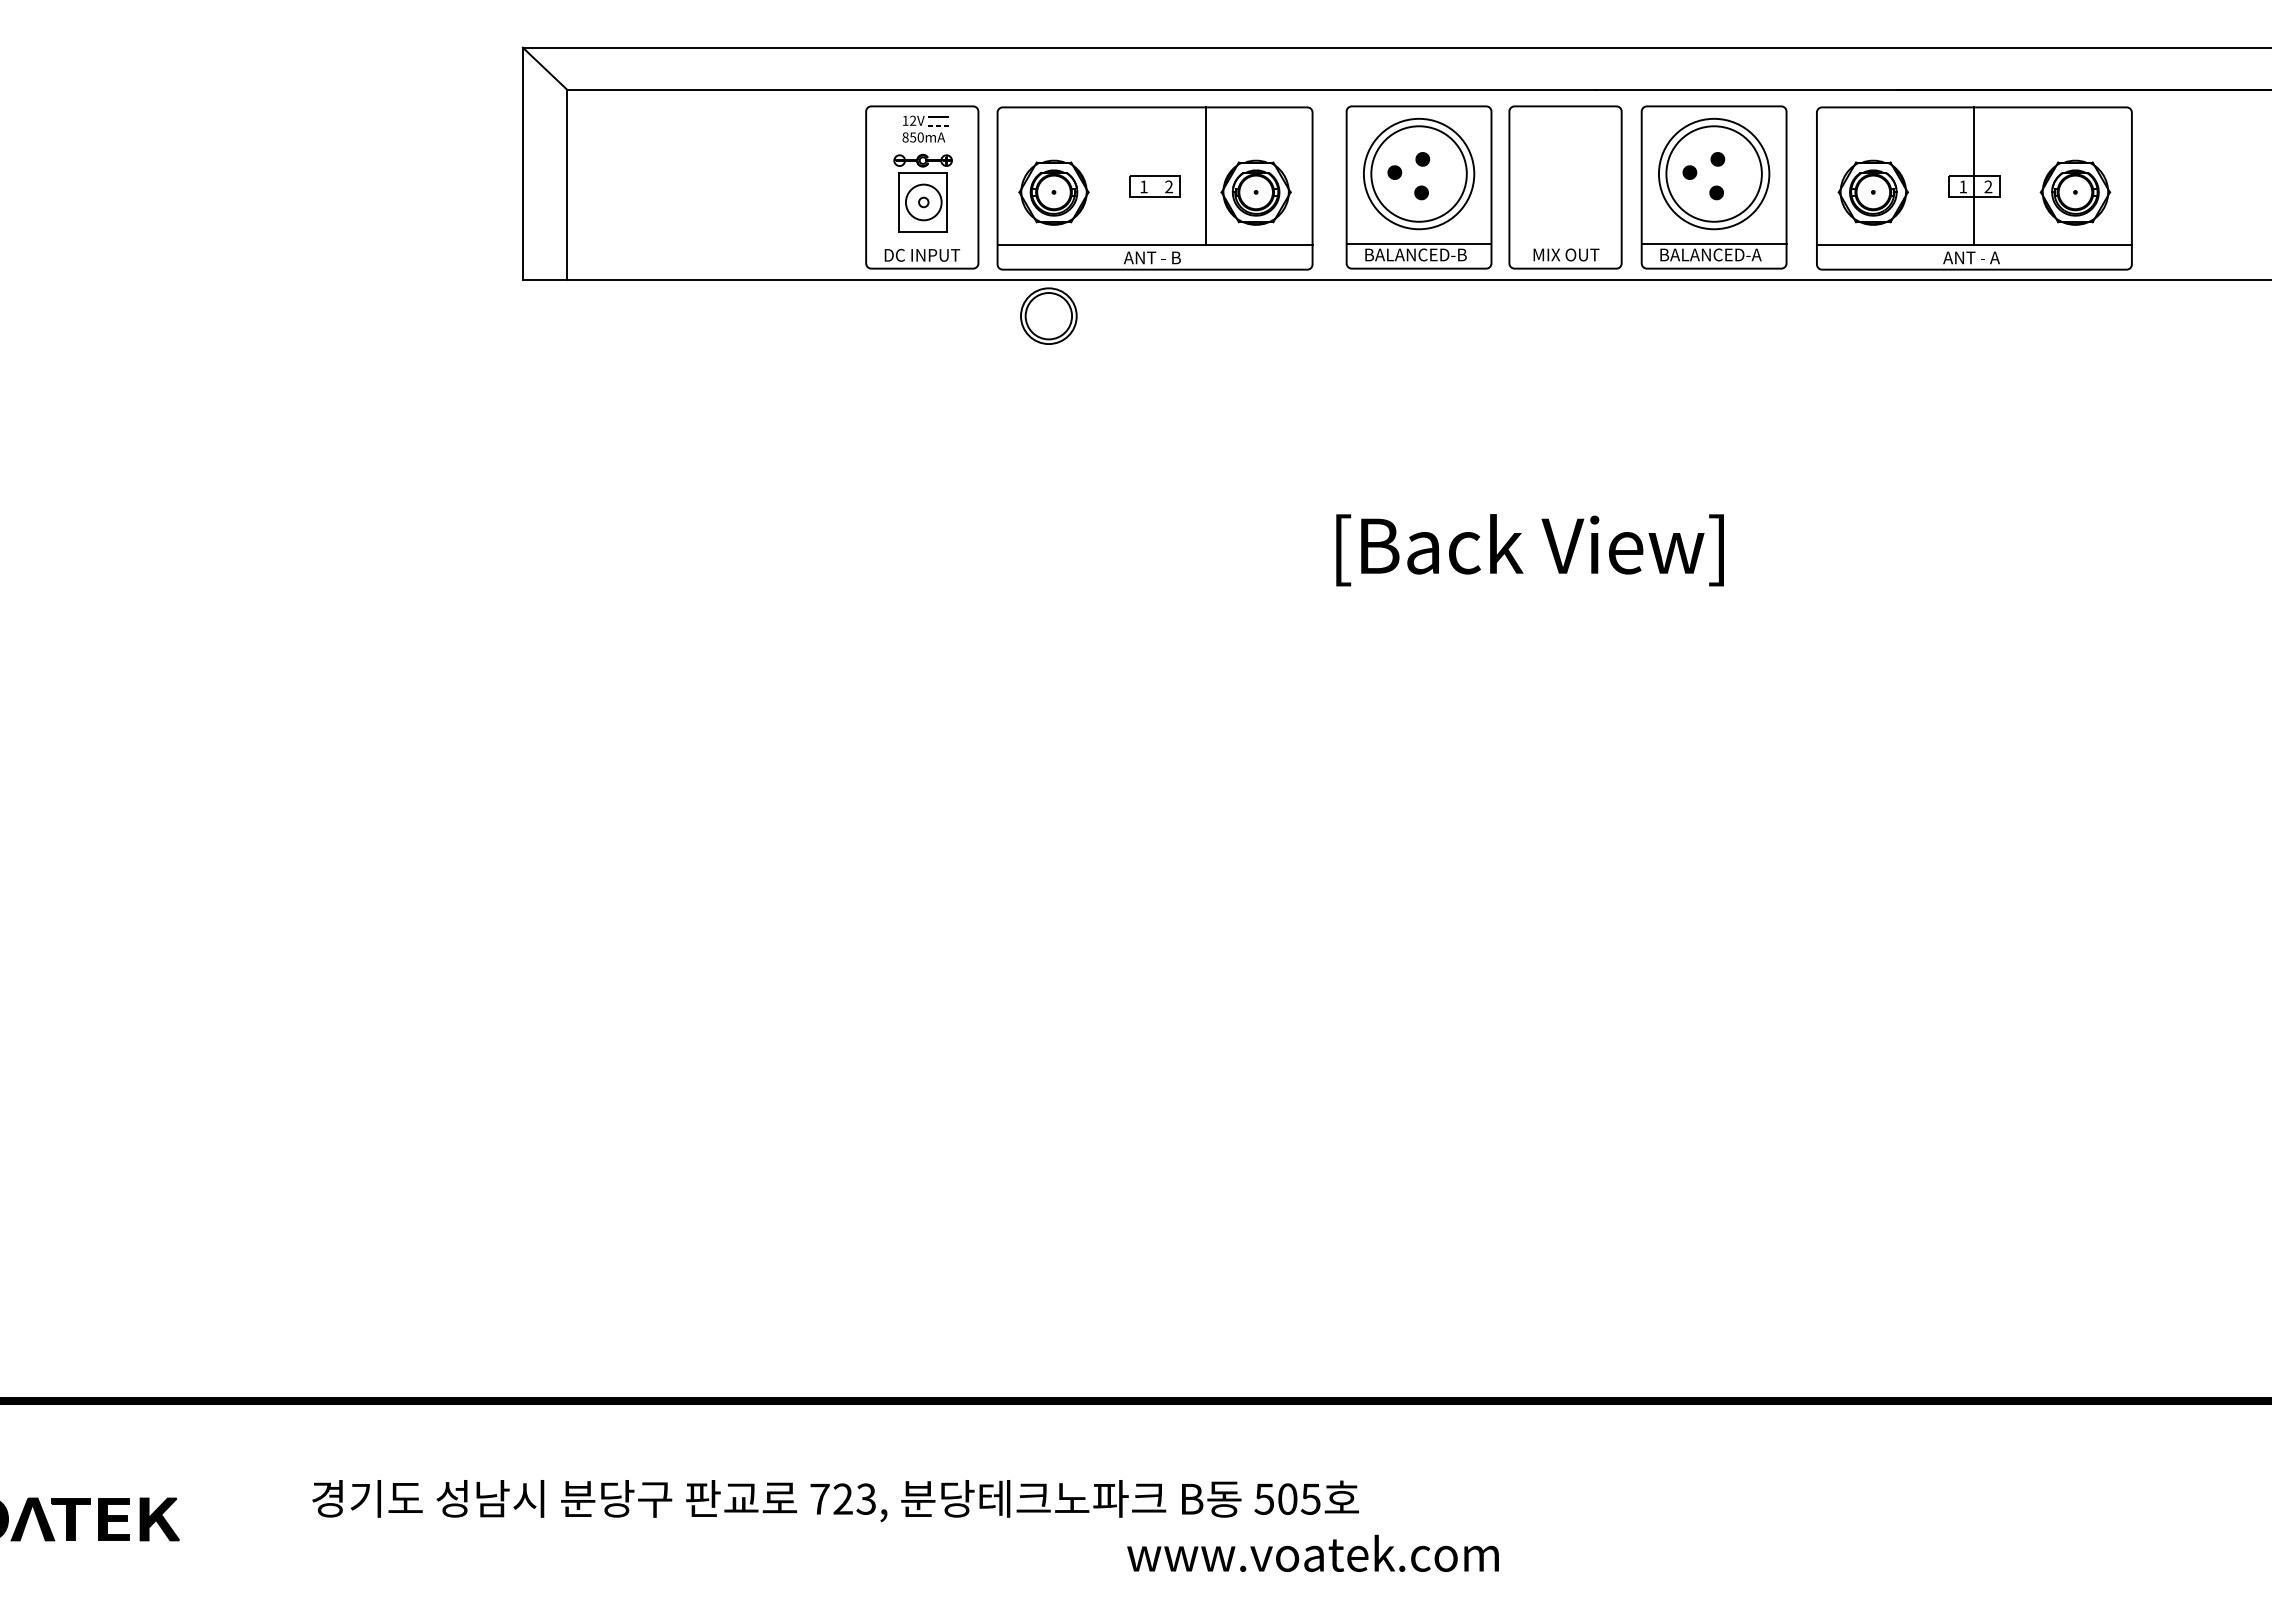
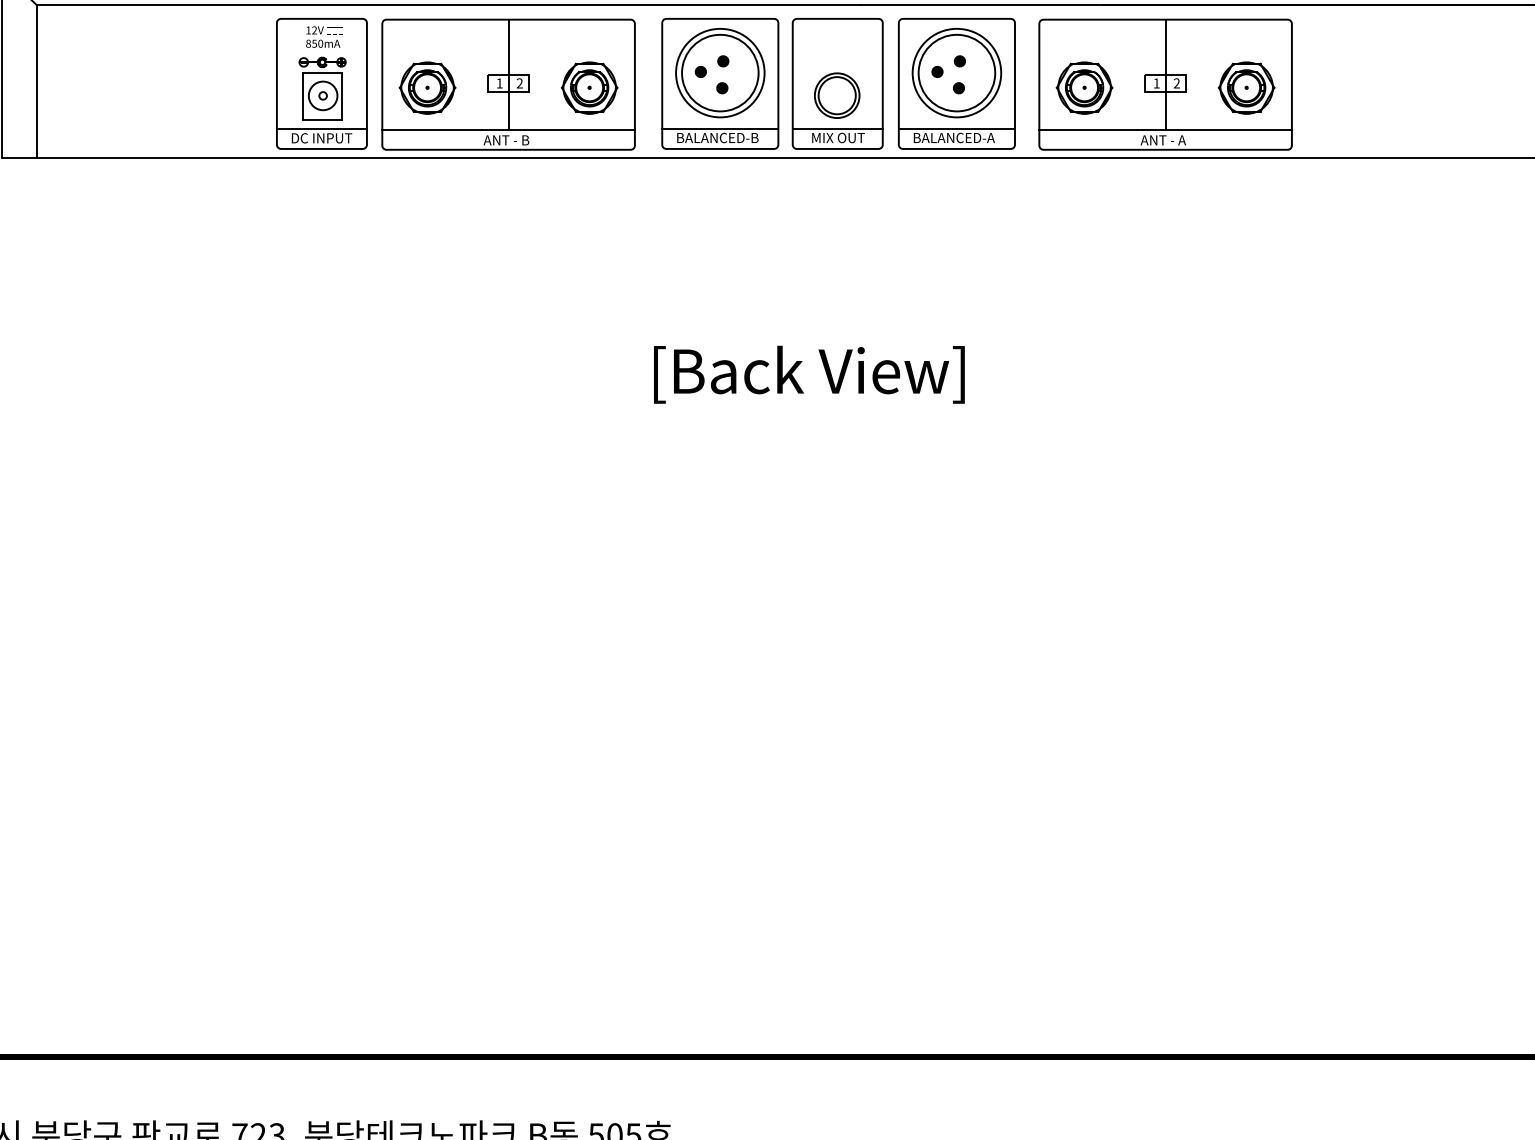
line: (1206, 176) -> (508, 75), moved
line: (922, 244) -> (322, 129), added
line: (1565, 244) -> (837, 129), added
part: (1048, 315) -> (836, 95), moved

